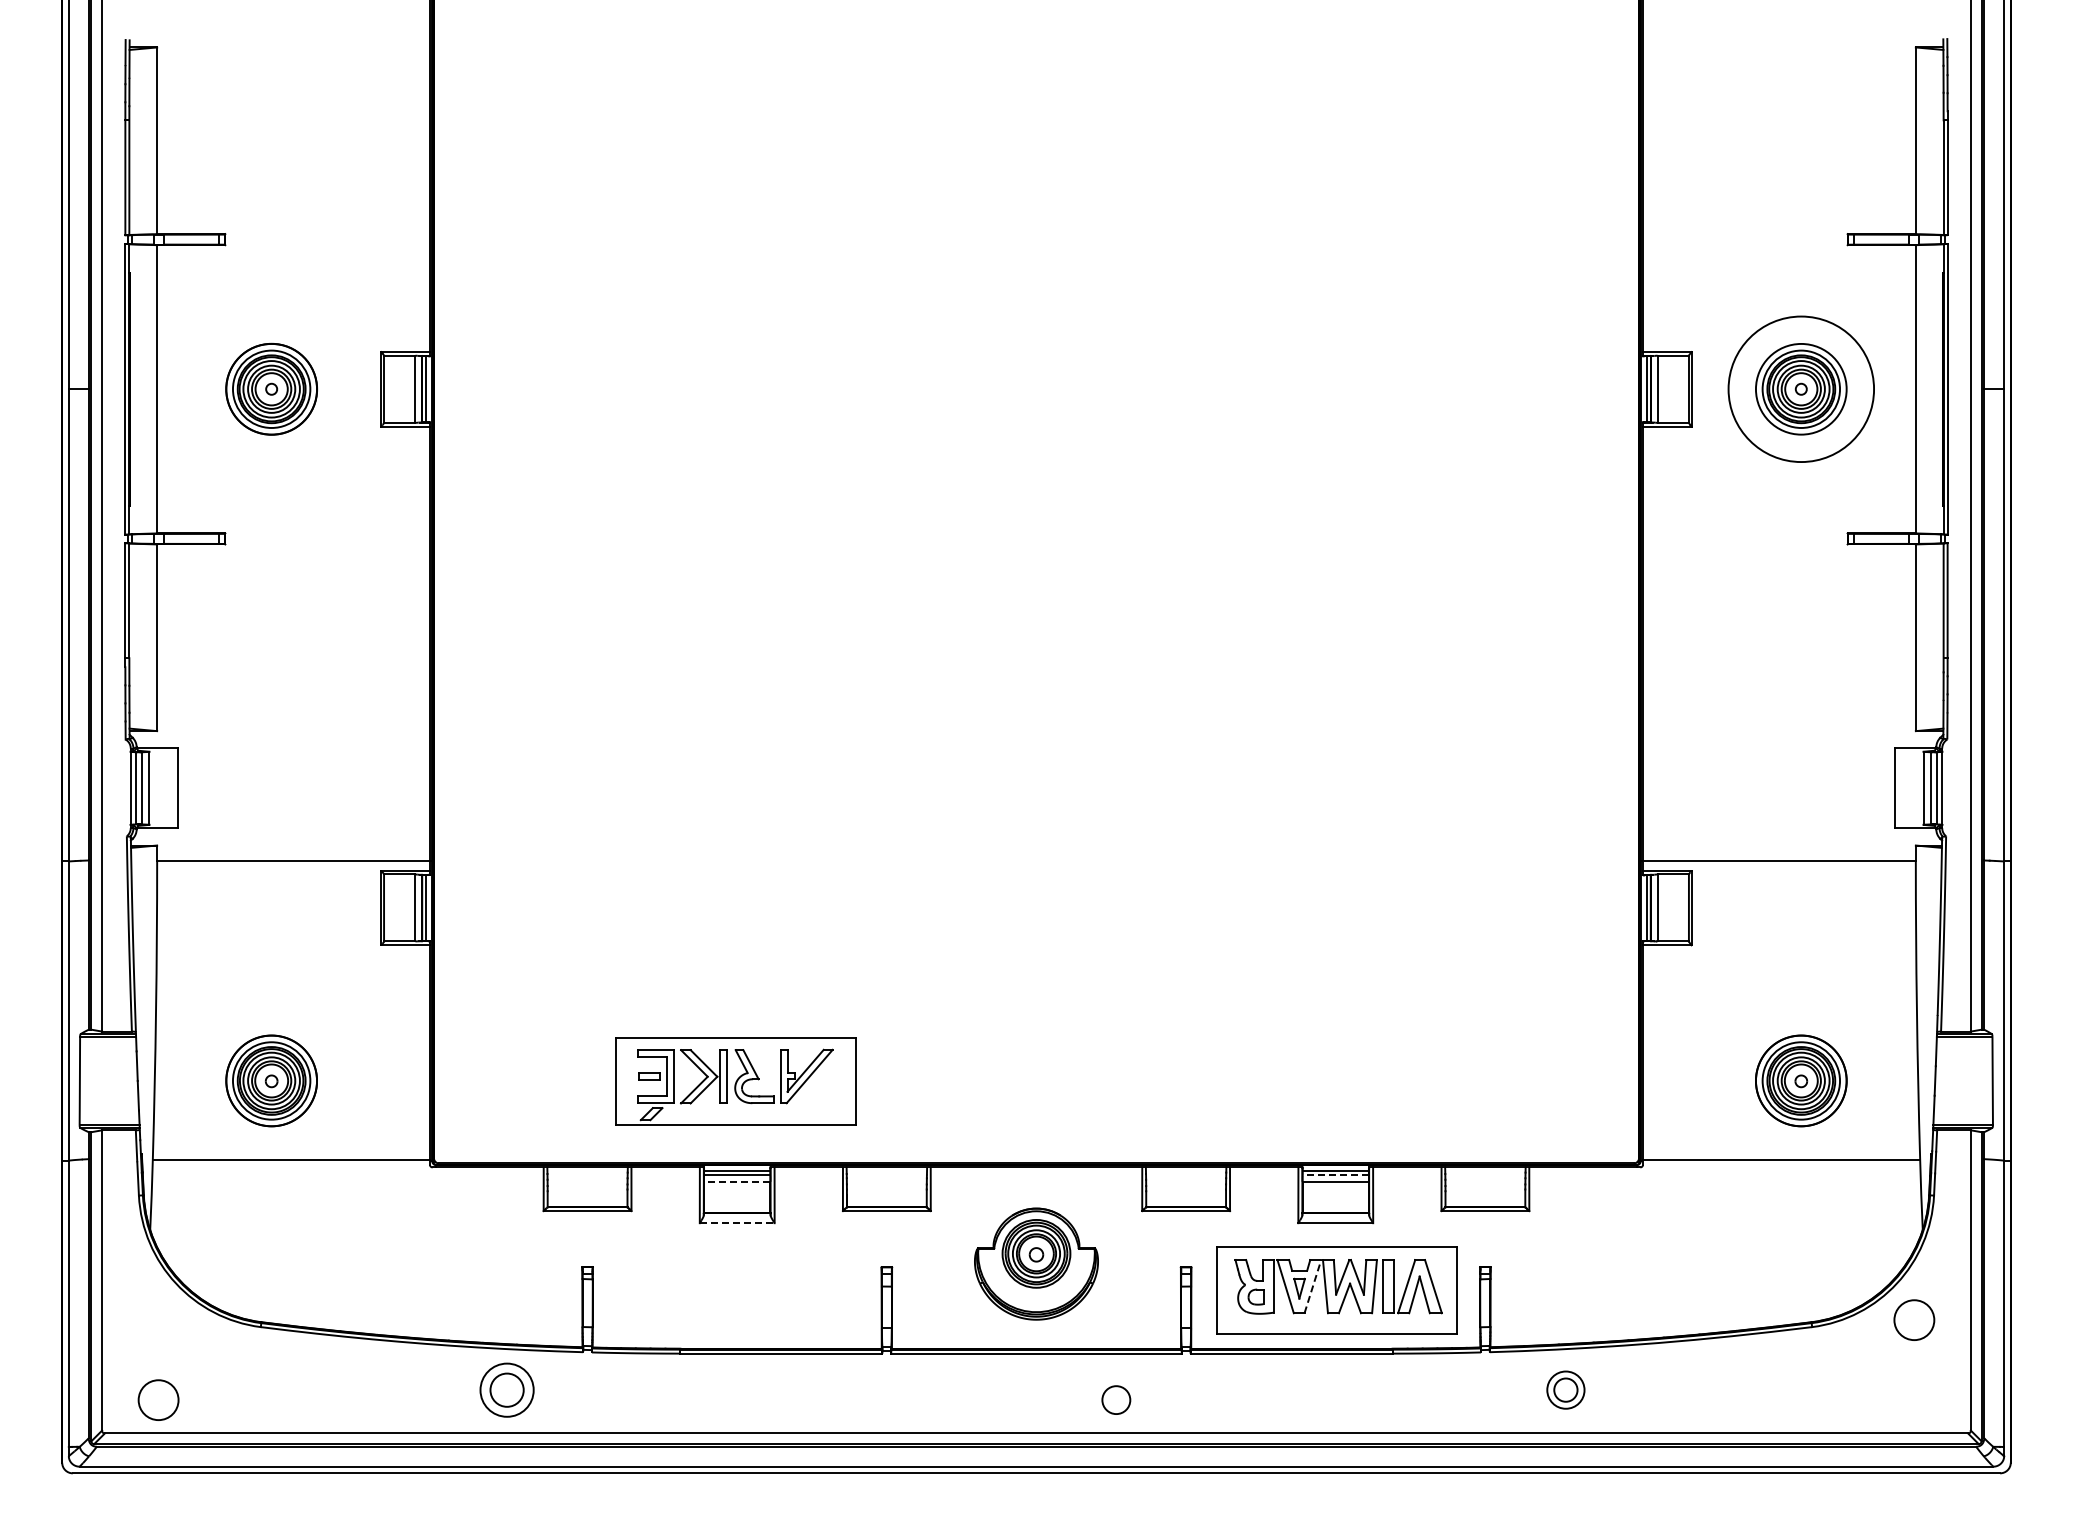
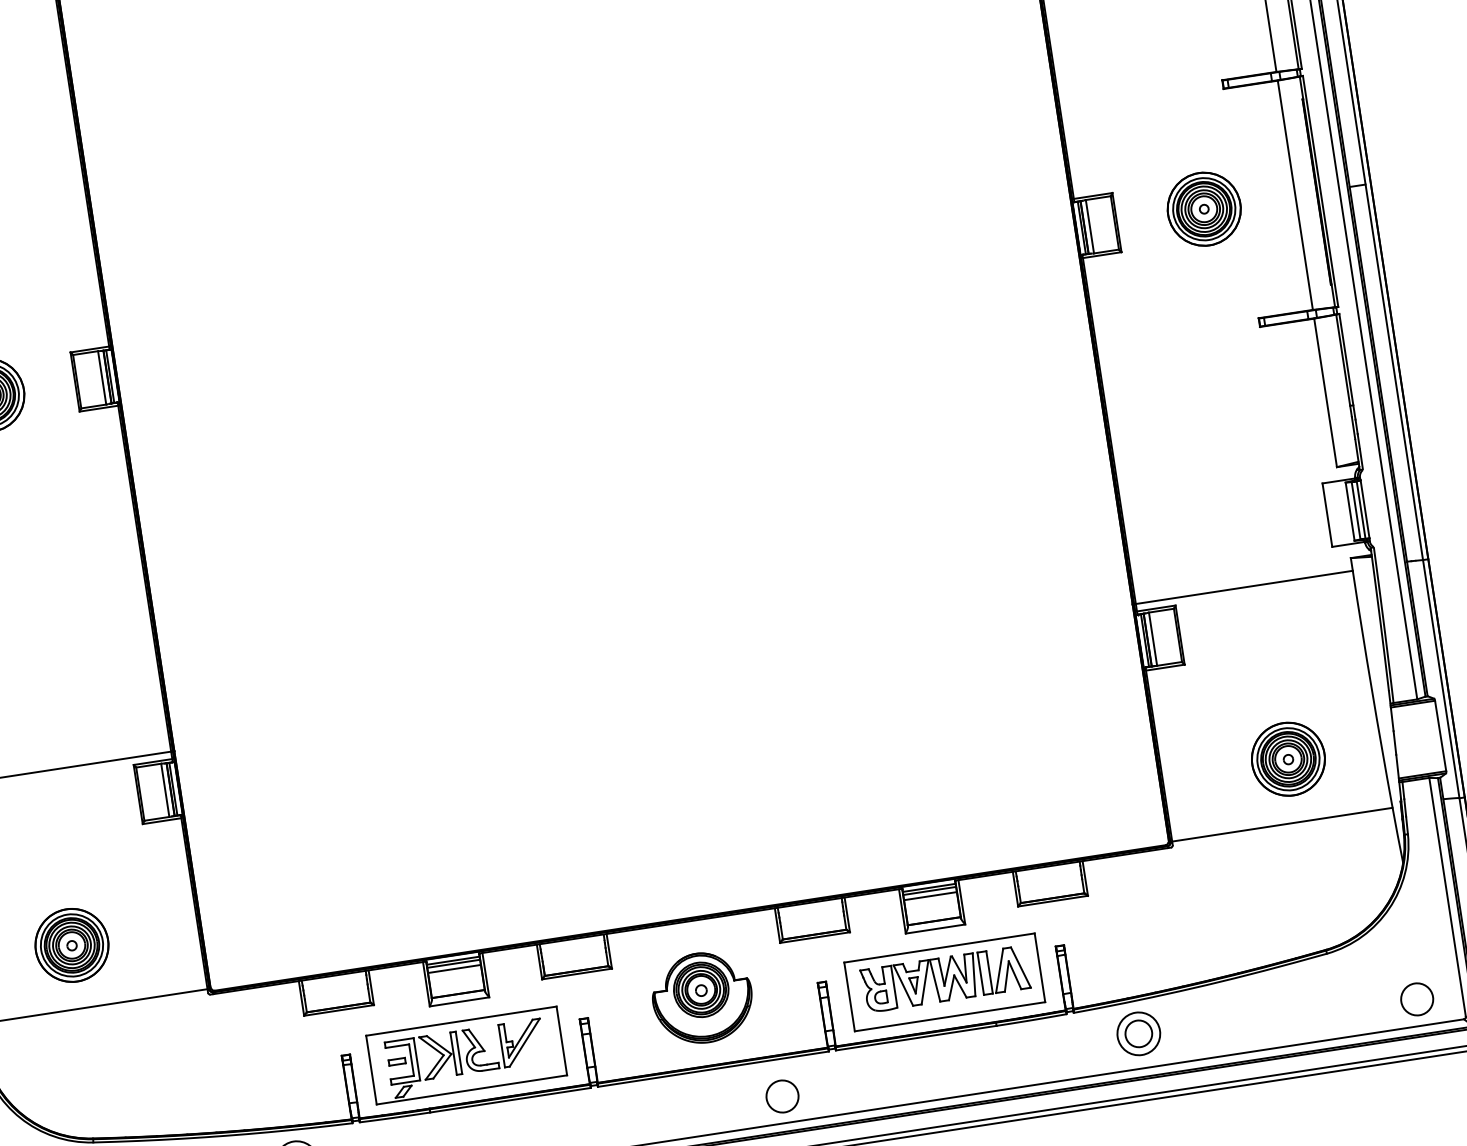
circle: (1800, 388) -> (1203, 208), size x0.62
part: (735, 1081) -> (466, 1055), moved
line: (1335, 1175) -> (929, 891), dashed -> solid
line: (736, 1181) -> (453, 968), dashed -> solid
line: (737, 1223) -> (459, 1002), dashed -> solid
line: (1312, 1286) -> (924, 982), dashed -> solid
circle: (1914, 1319) -> (1417, 998), moved
part: (1565, 1389) -> (1138, 1033), size x1.43
circle: (1116, 1399) -> (782, 1095), size x1.43

